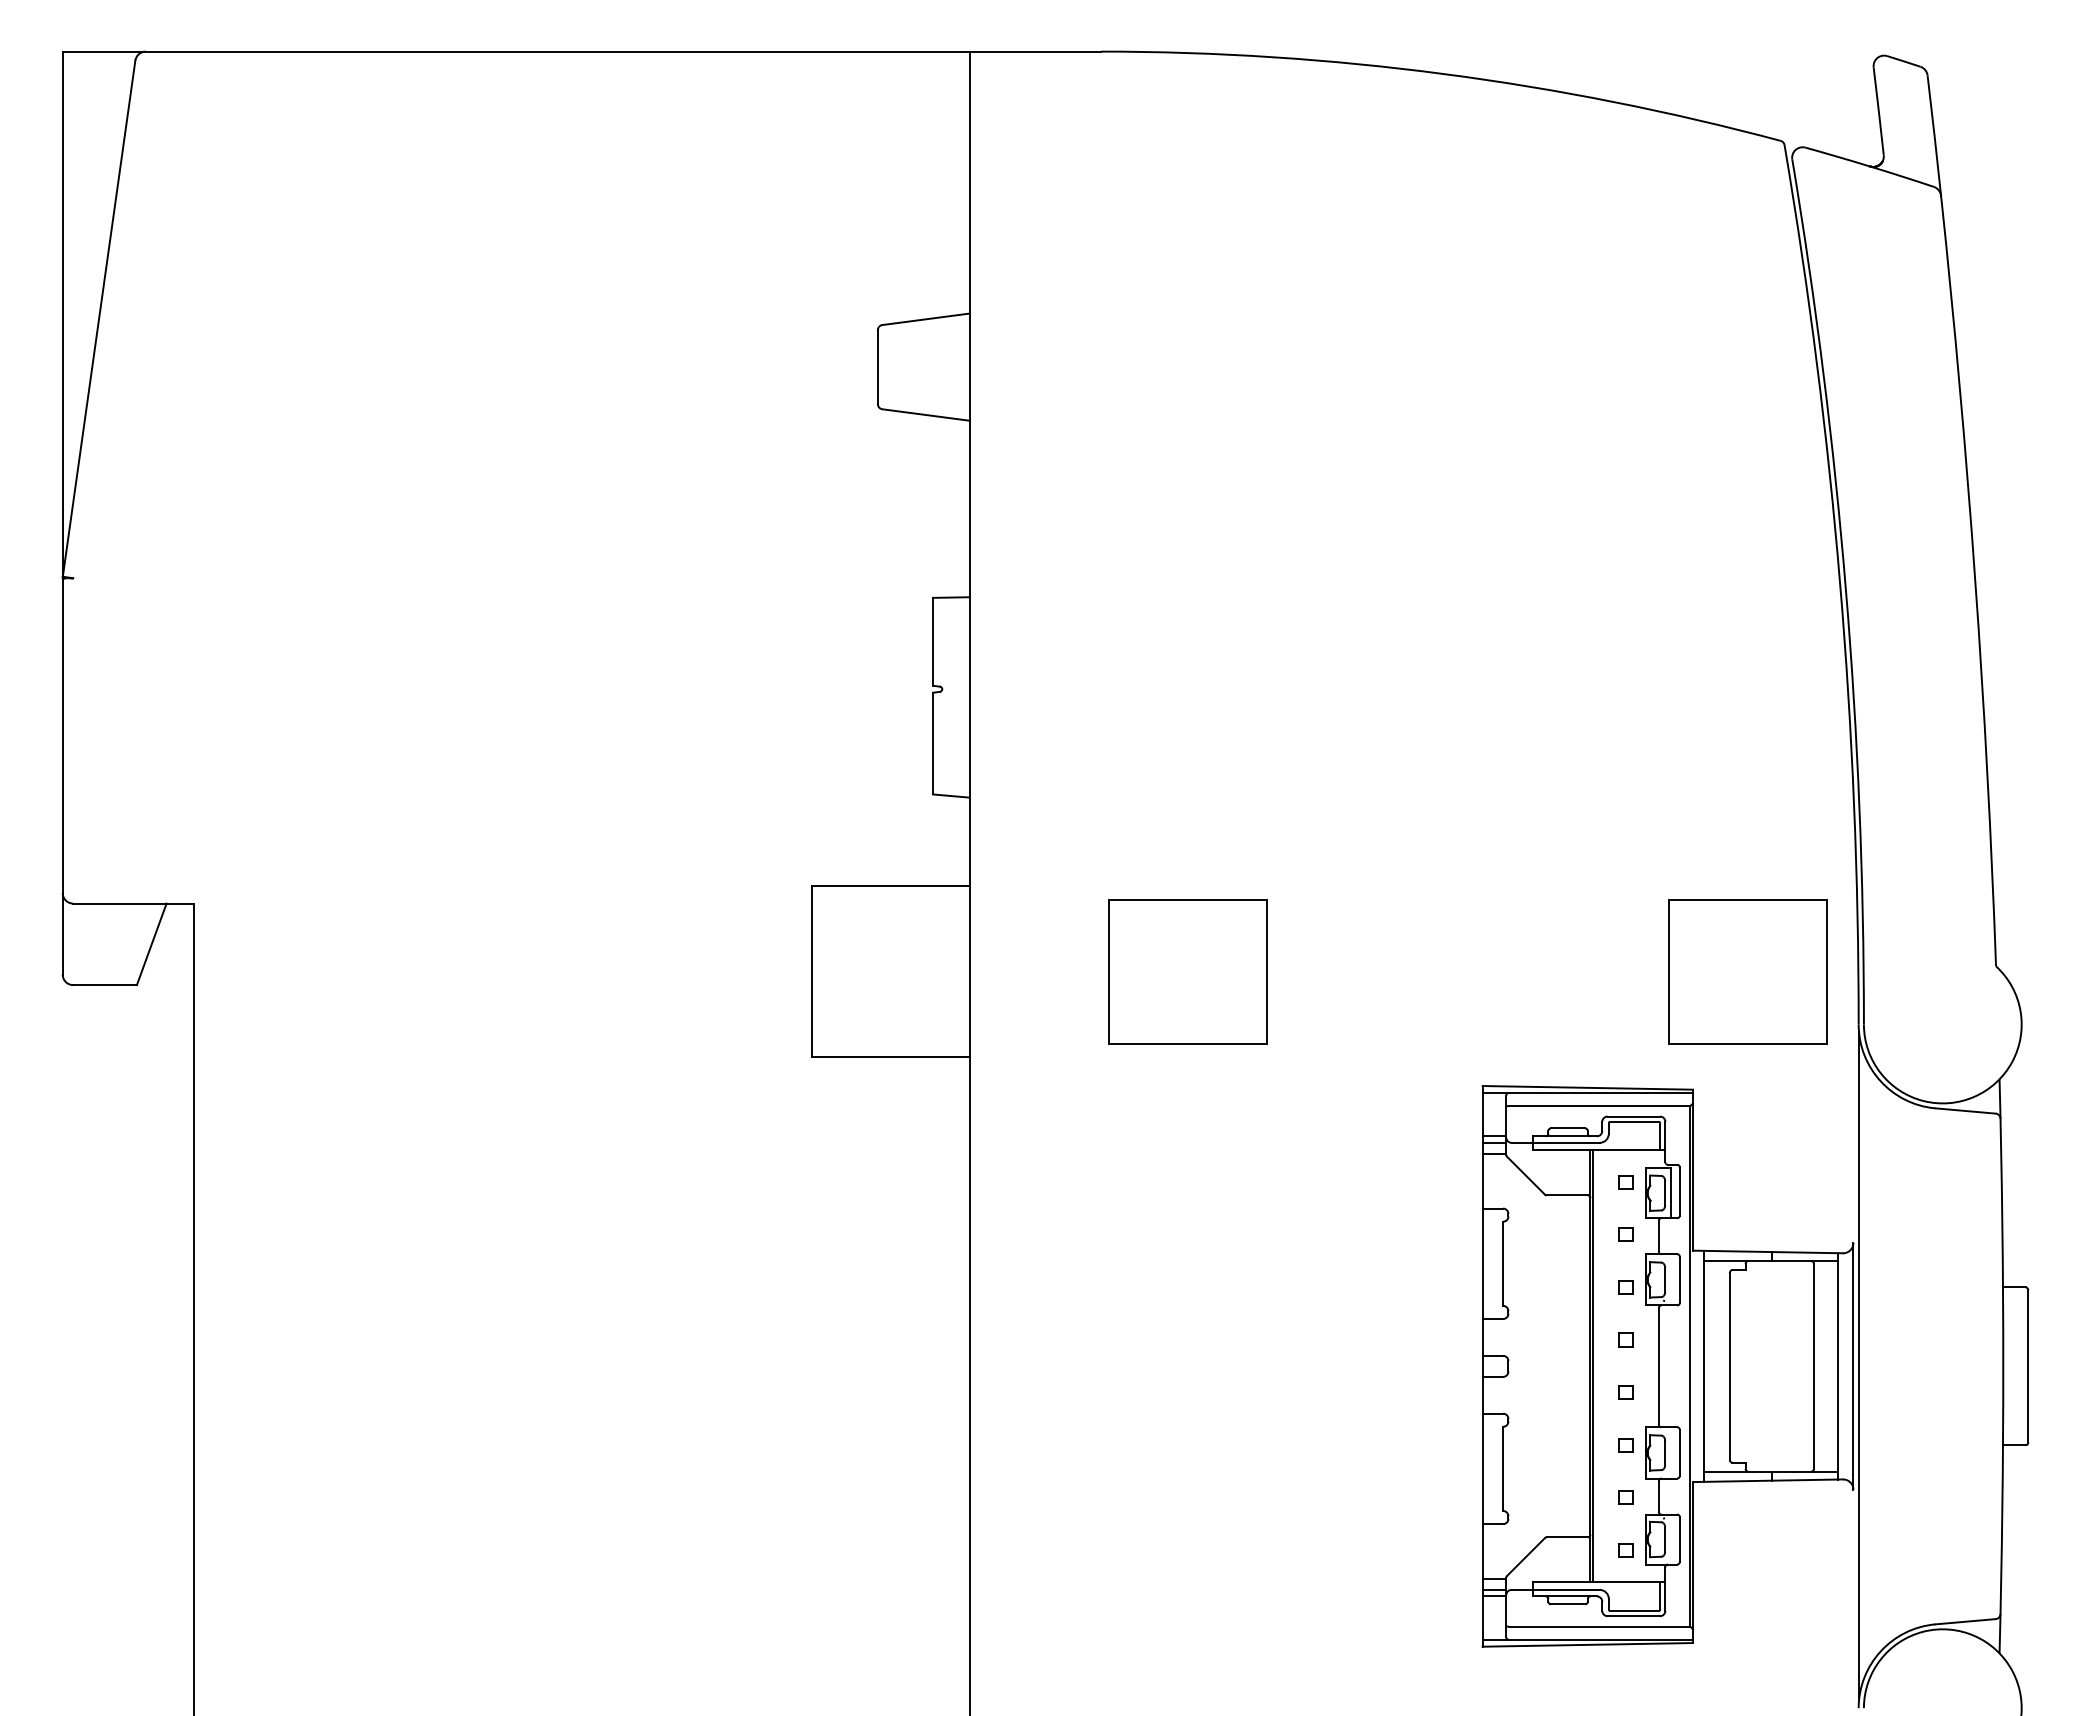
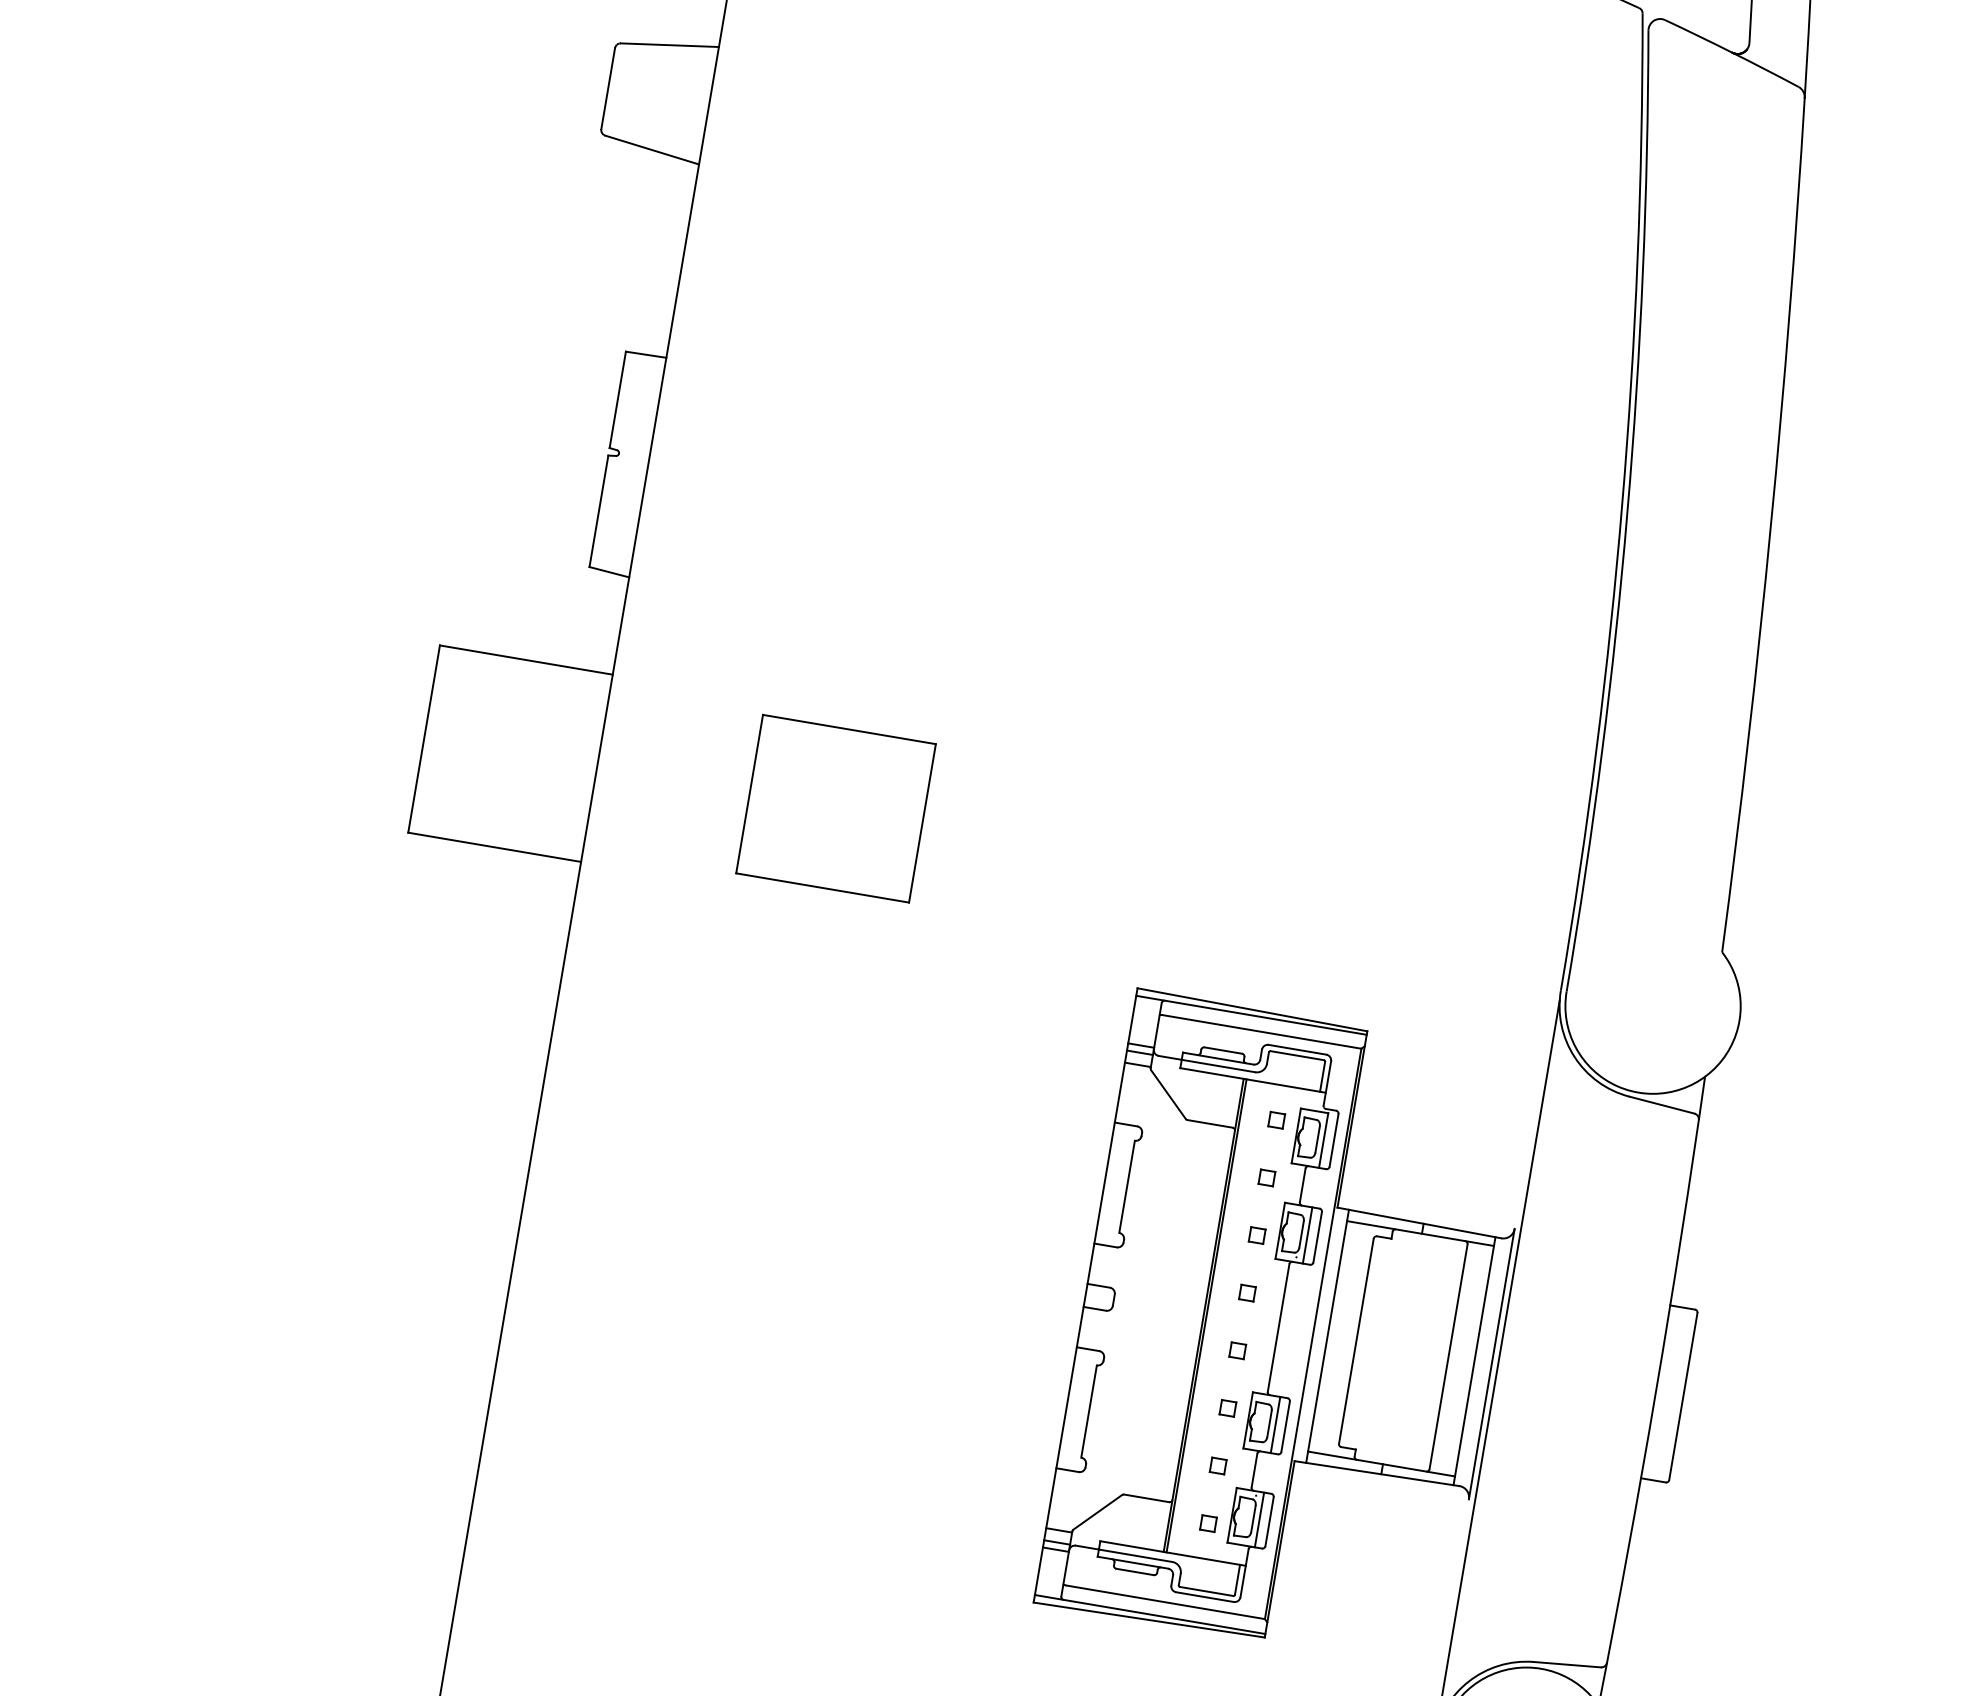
part: (1747, 971) -> (1448, 911), removed
line: (1670, 1279) -> (1307, 1235), added
line: (1670, 1452) -> (1275, 1424), added
line: (1670, 1539) -> (1259, 1519), added

